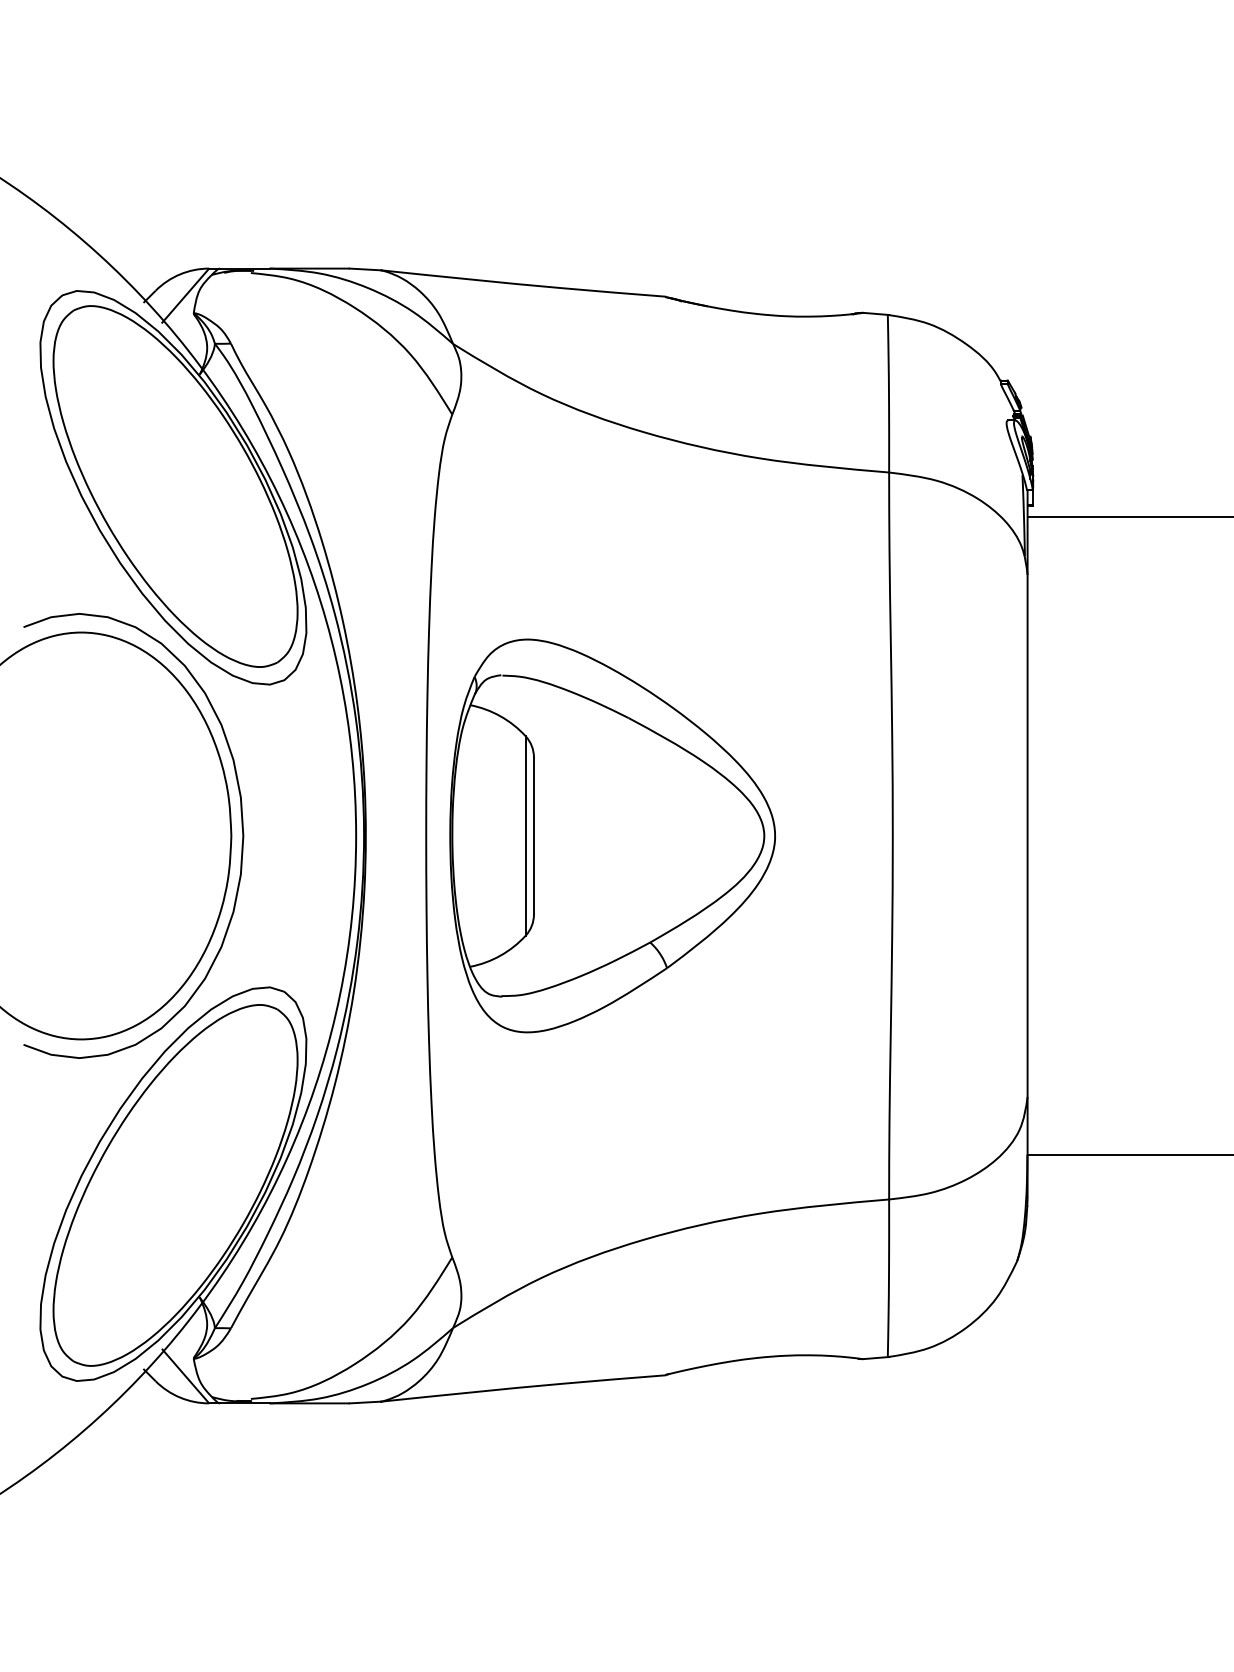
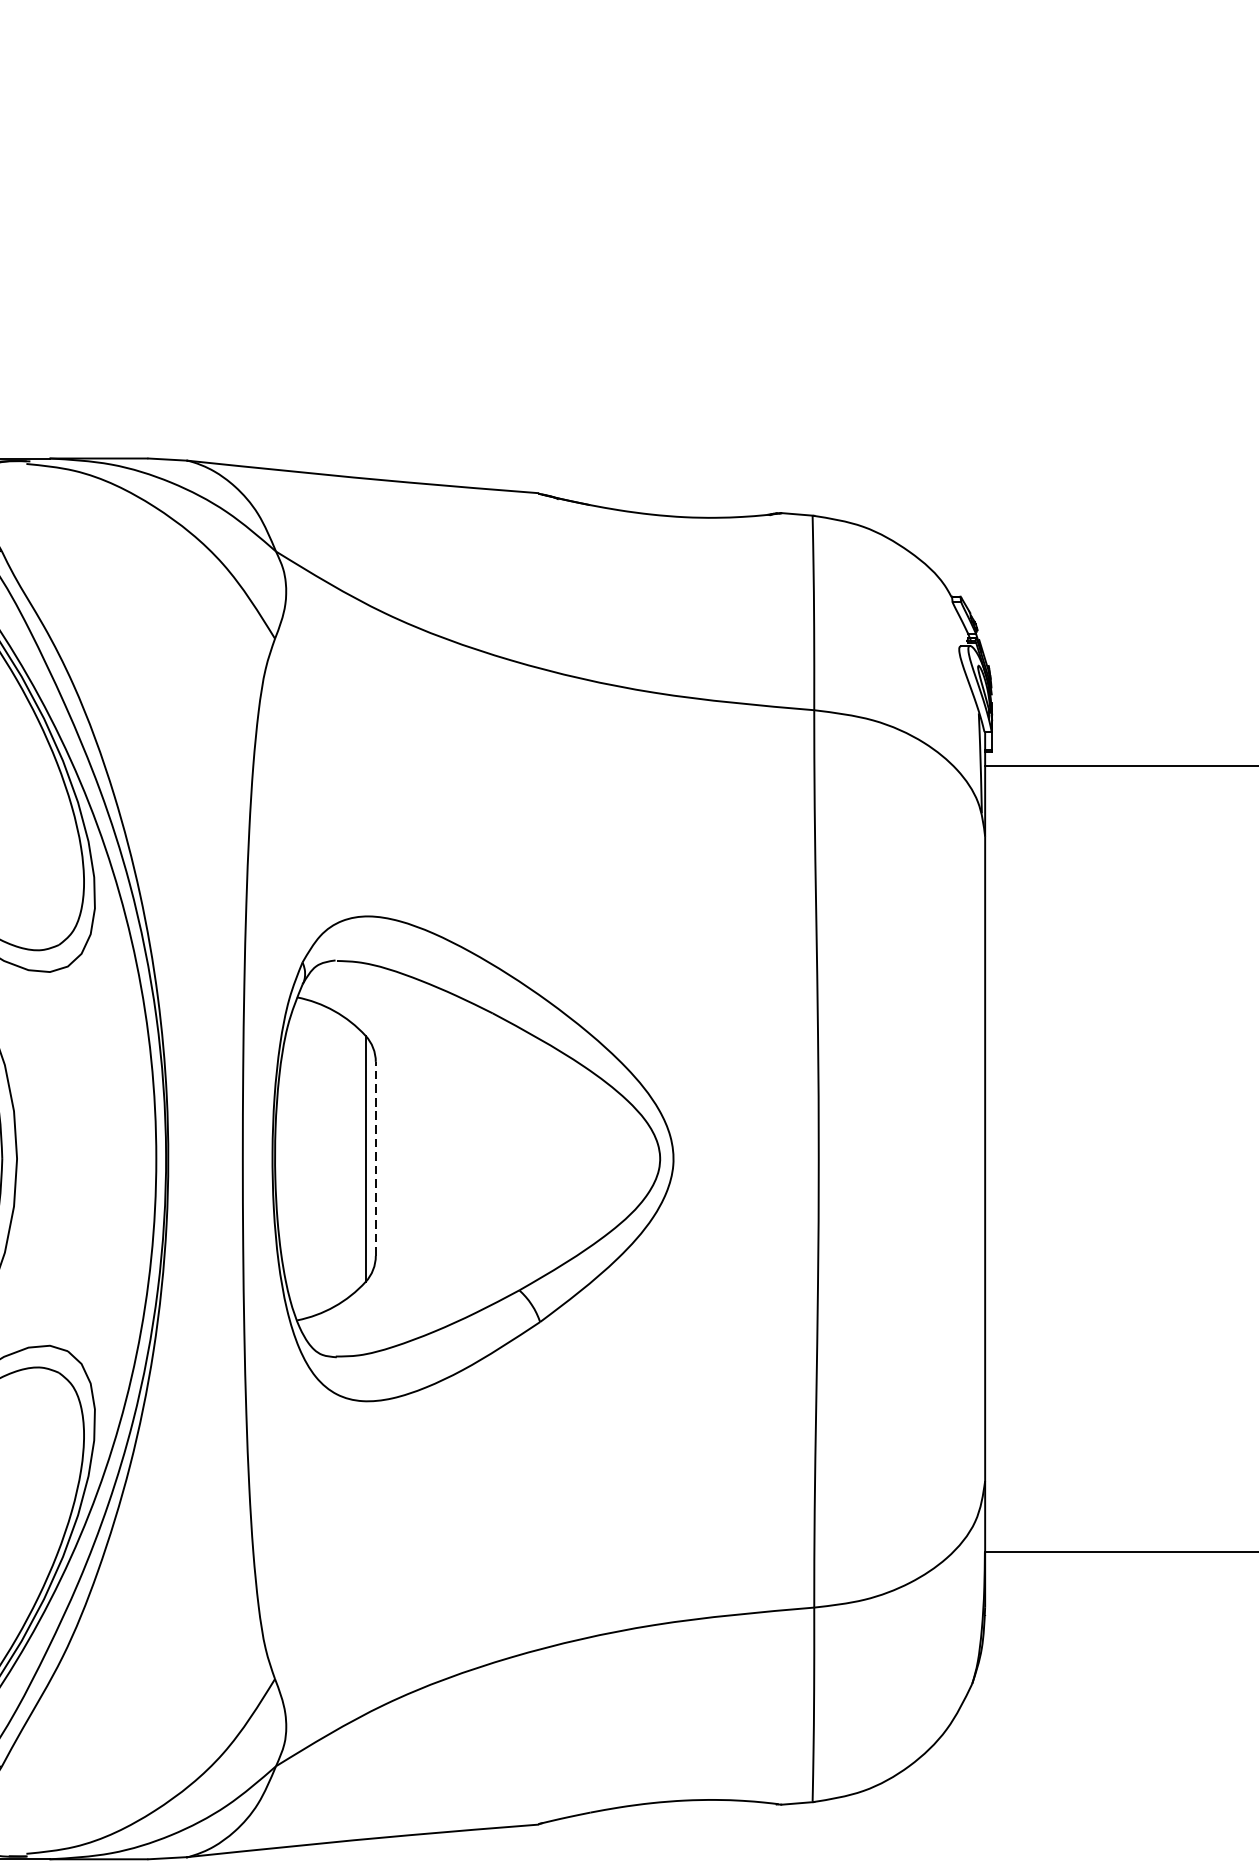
line: (533, 835) -> (375, 1158), solid -> dashed

